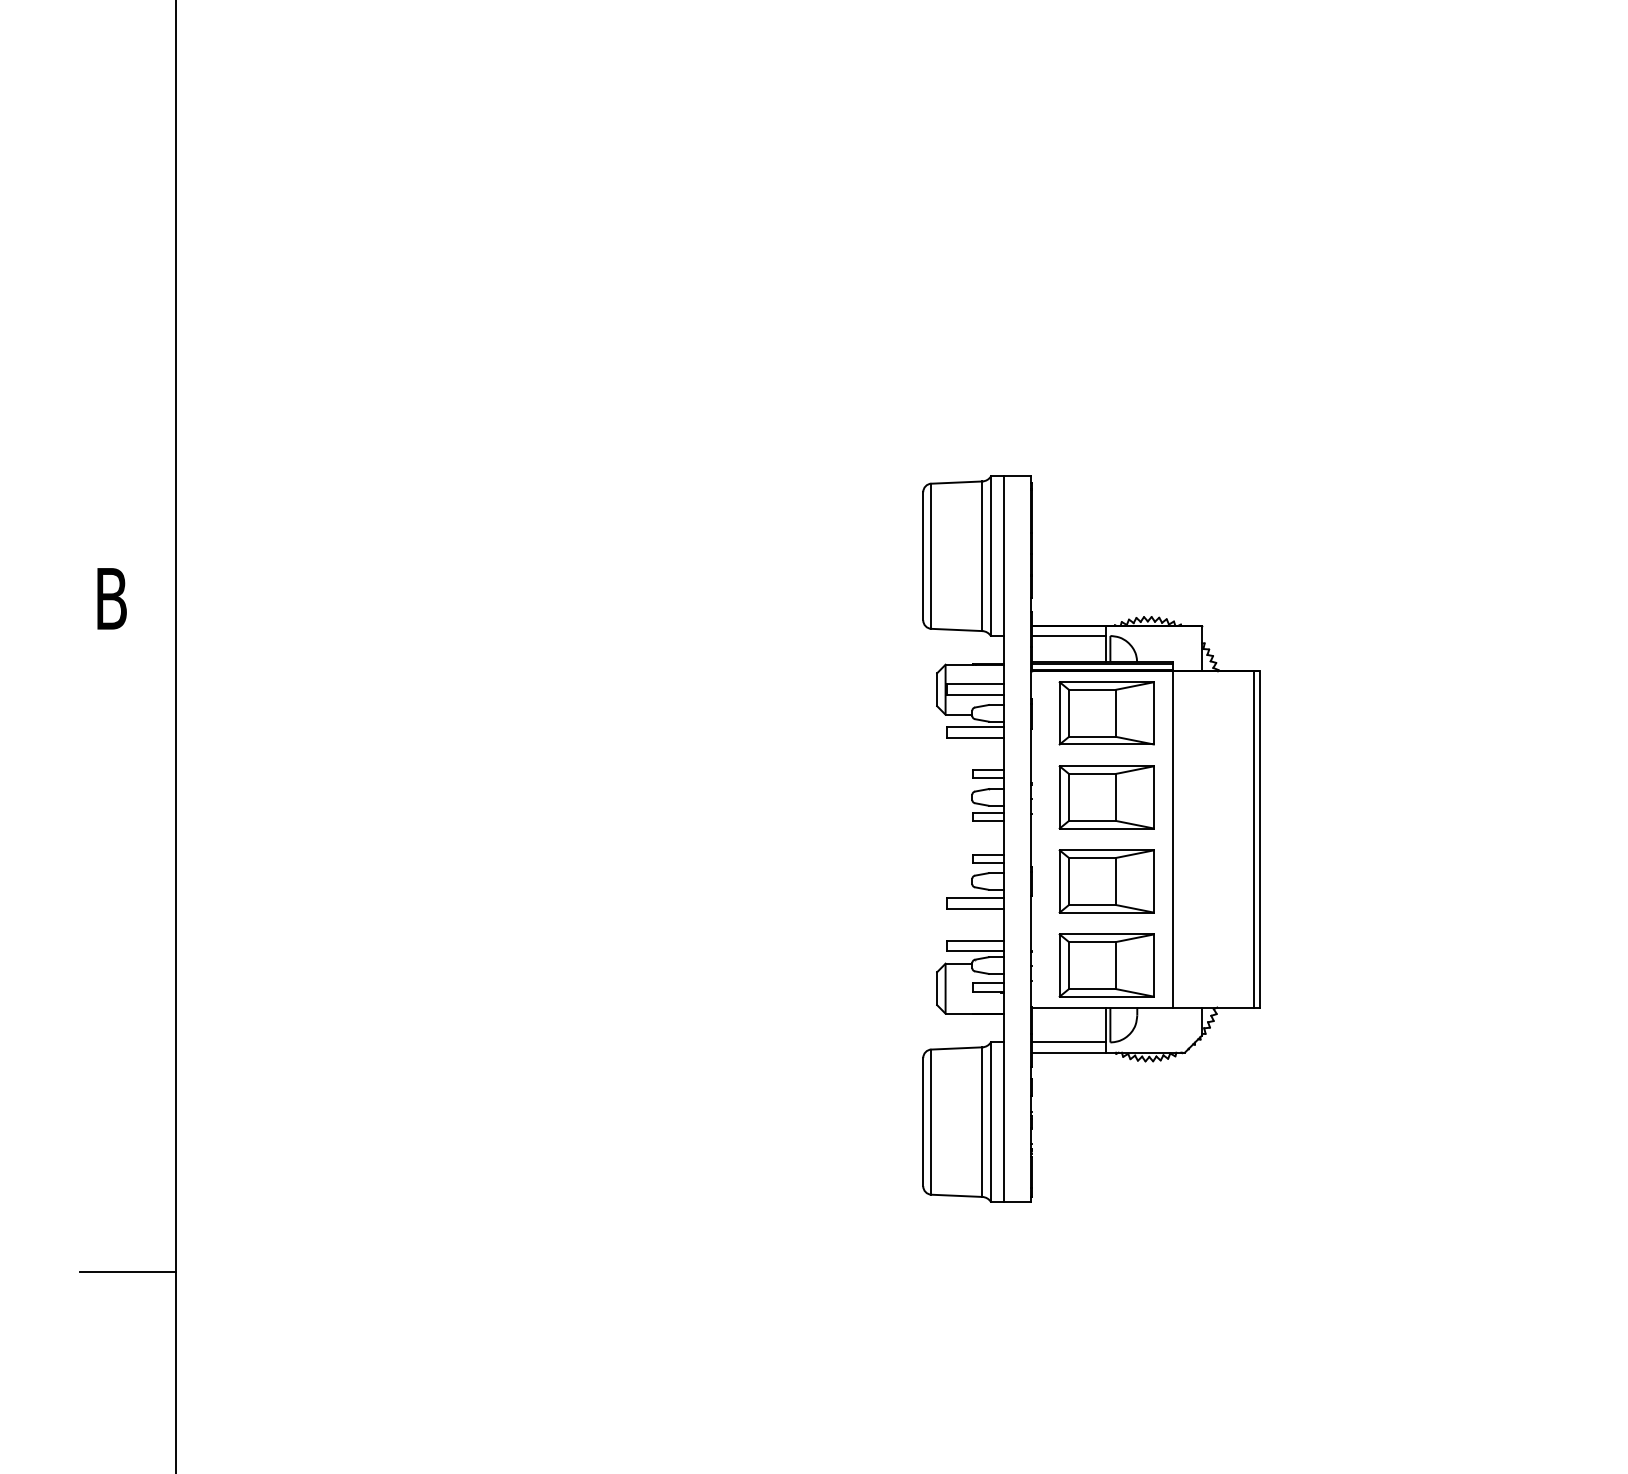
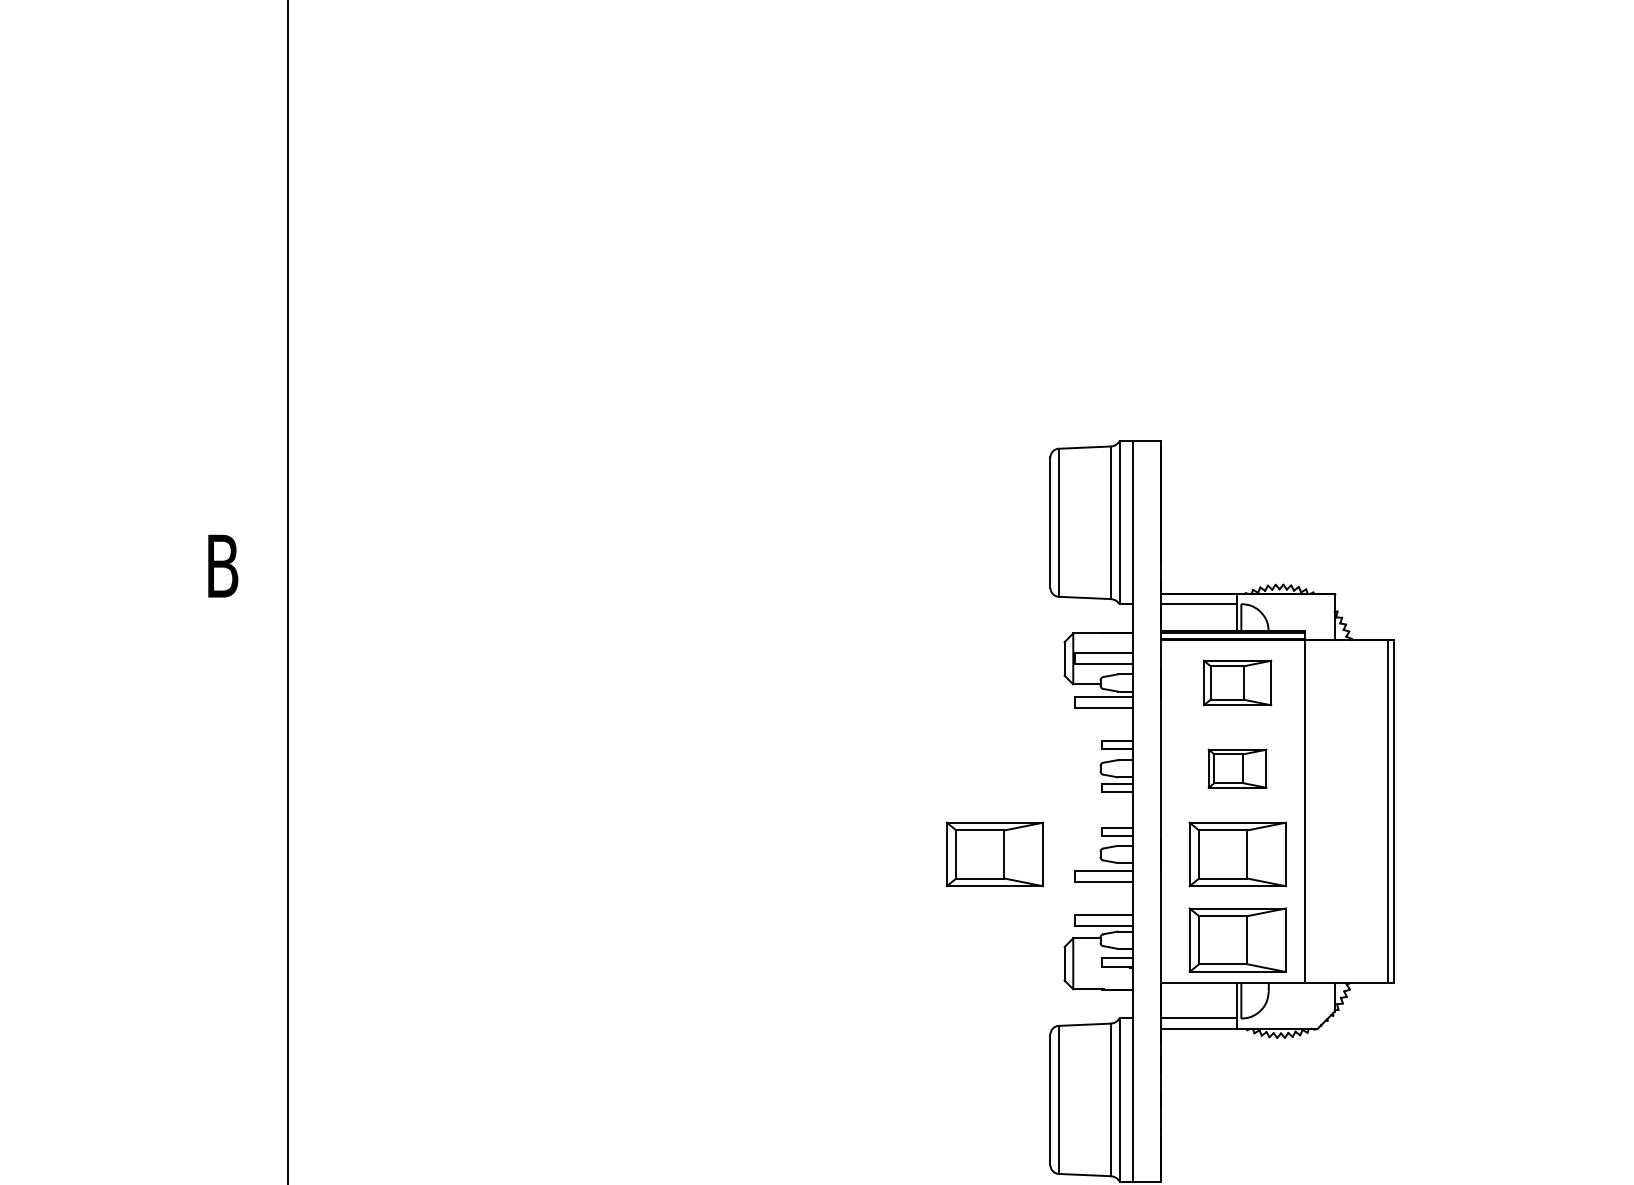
part: (1106, 713) -> (1237, 683), size x0.7
part: (1106, 797) -> (1237, 768), size x0.6
part: (868, 881) -> (994, 854), added

